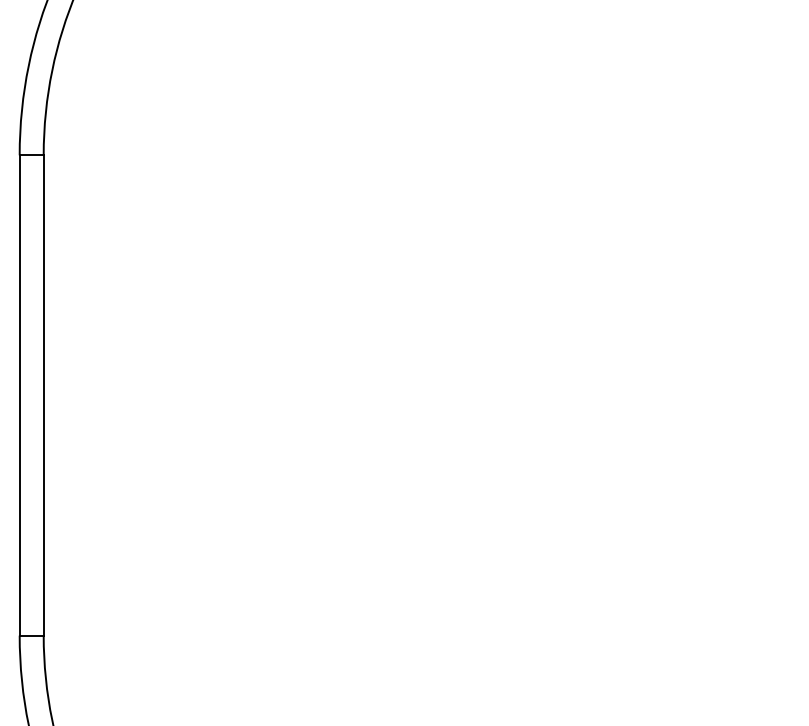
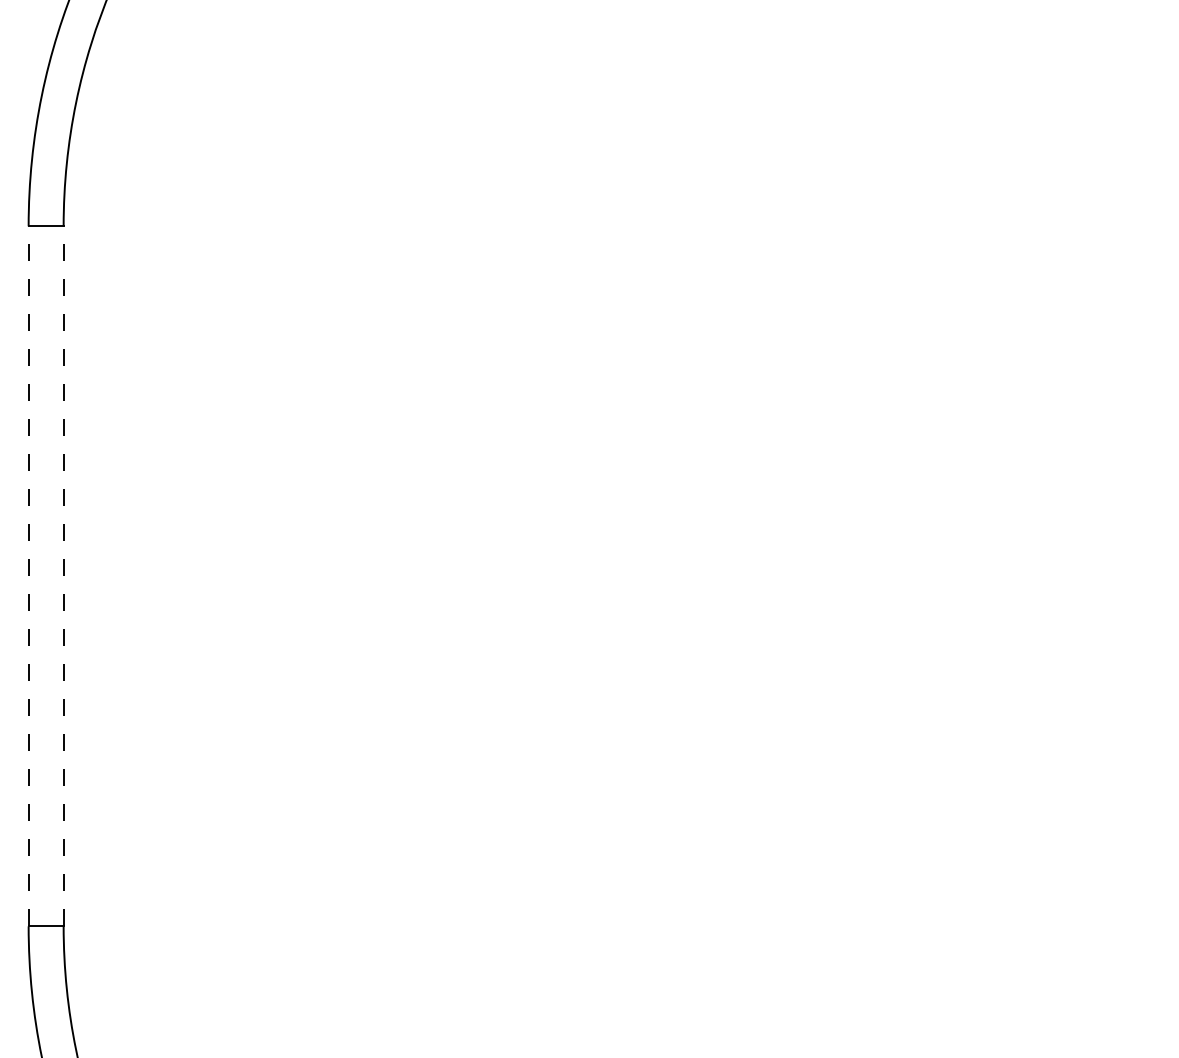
line: (19, 394) -> (28, 574), solid -> dashed
line: (43, 394) -> (63, 574), solid -> dashed

